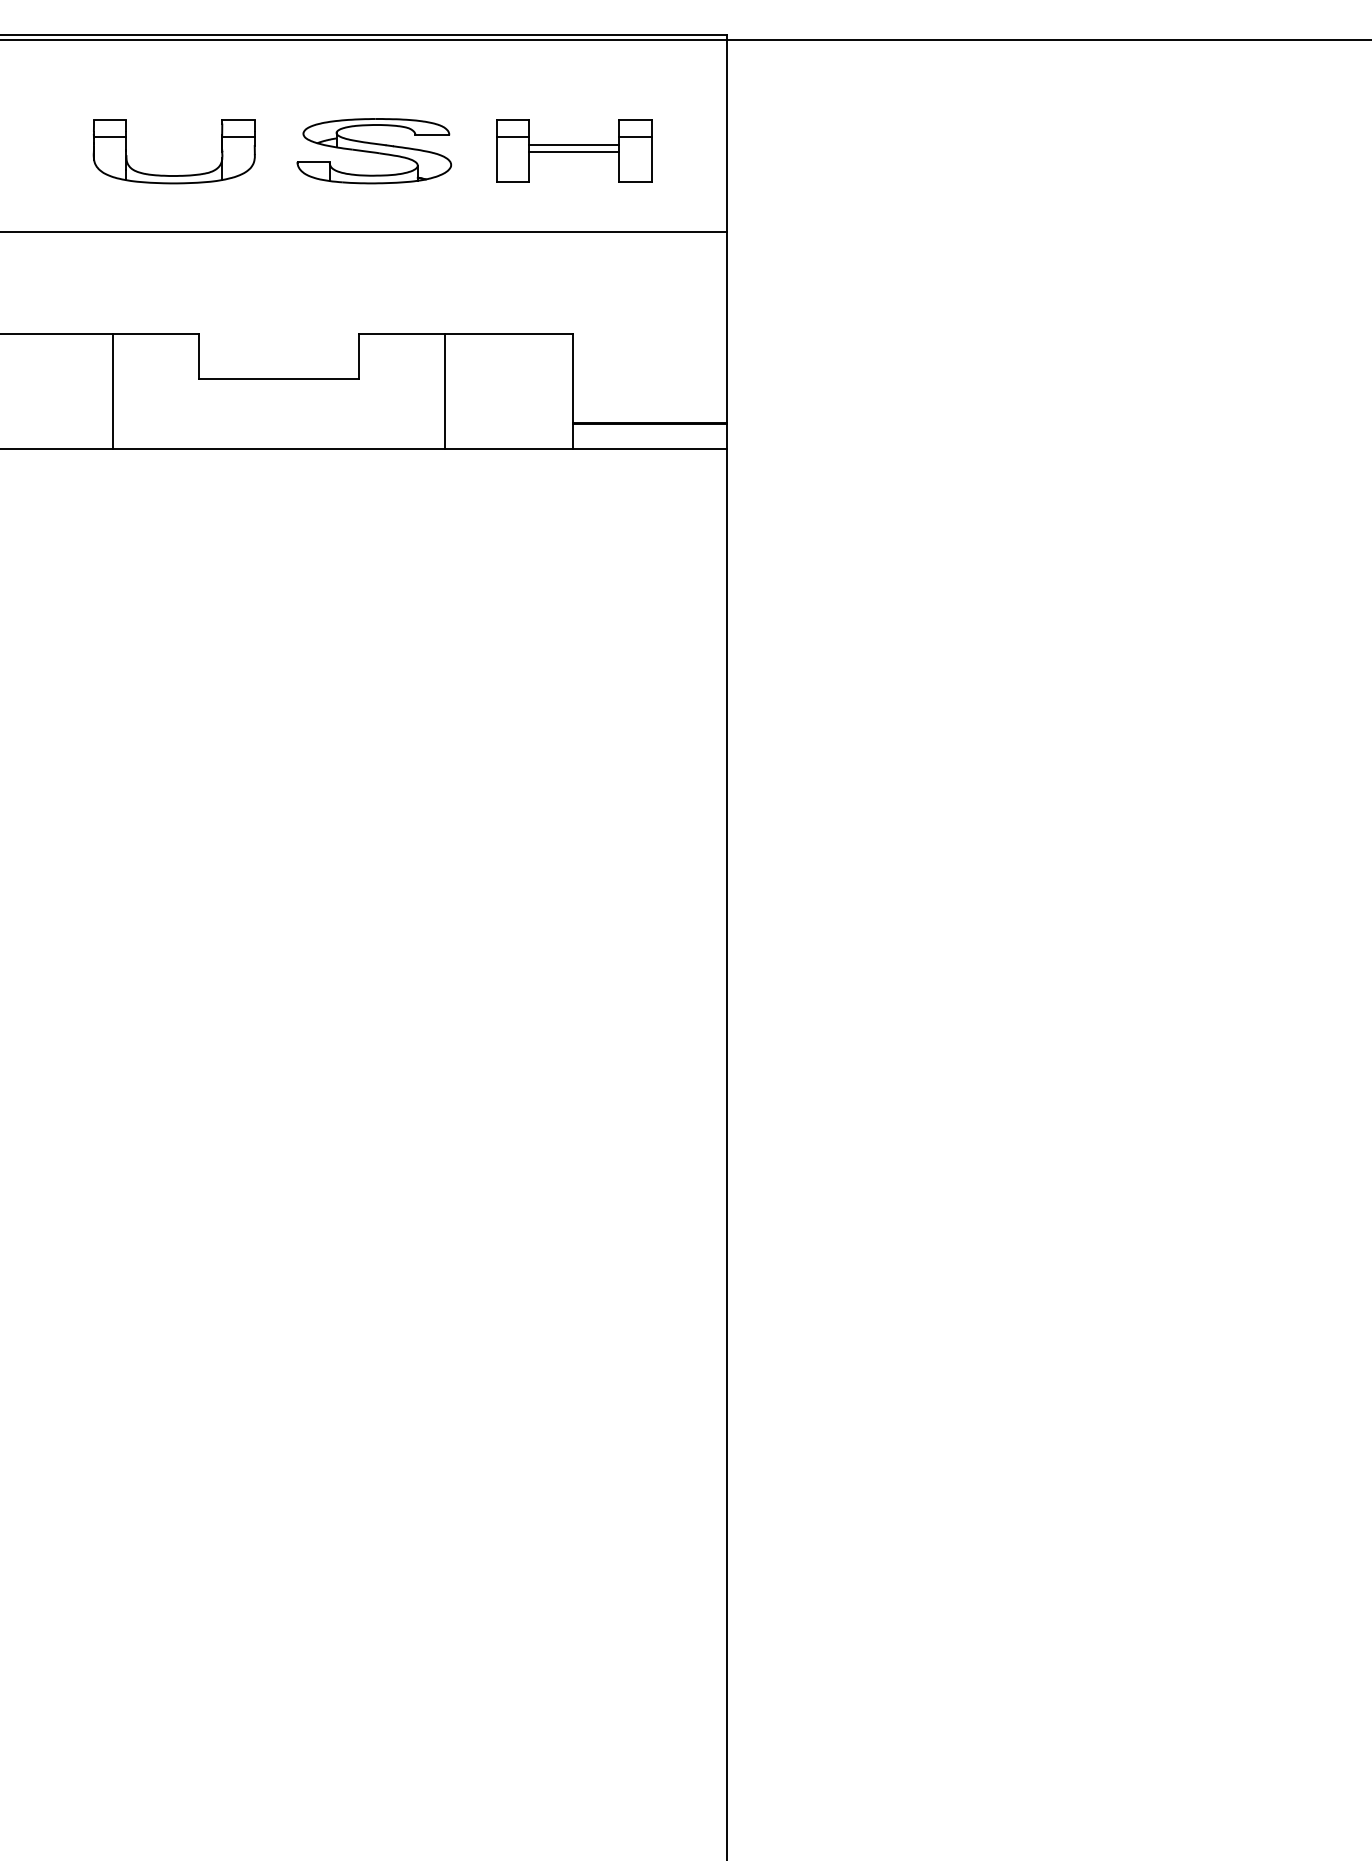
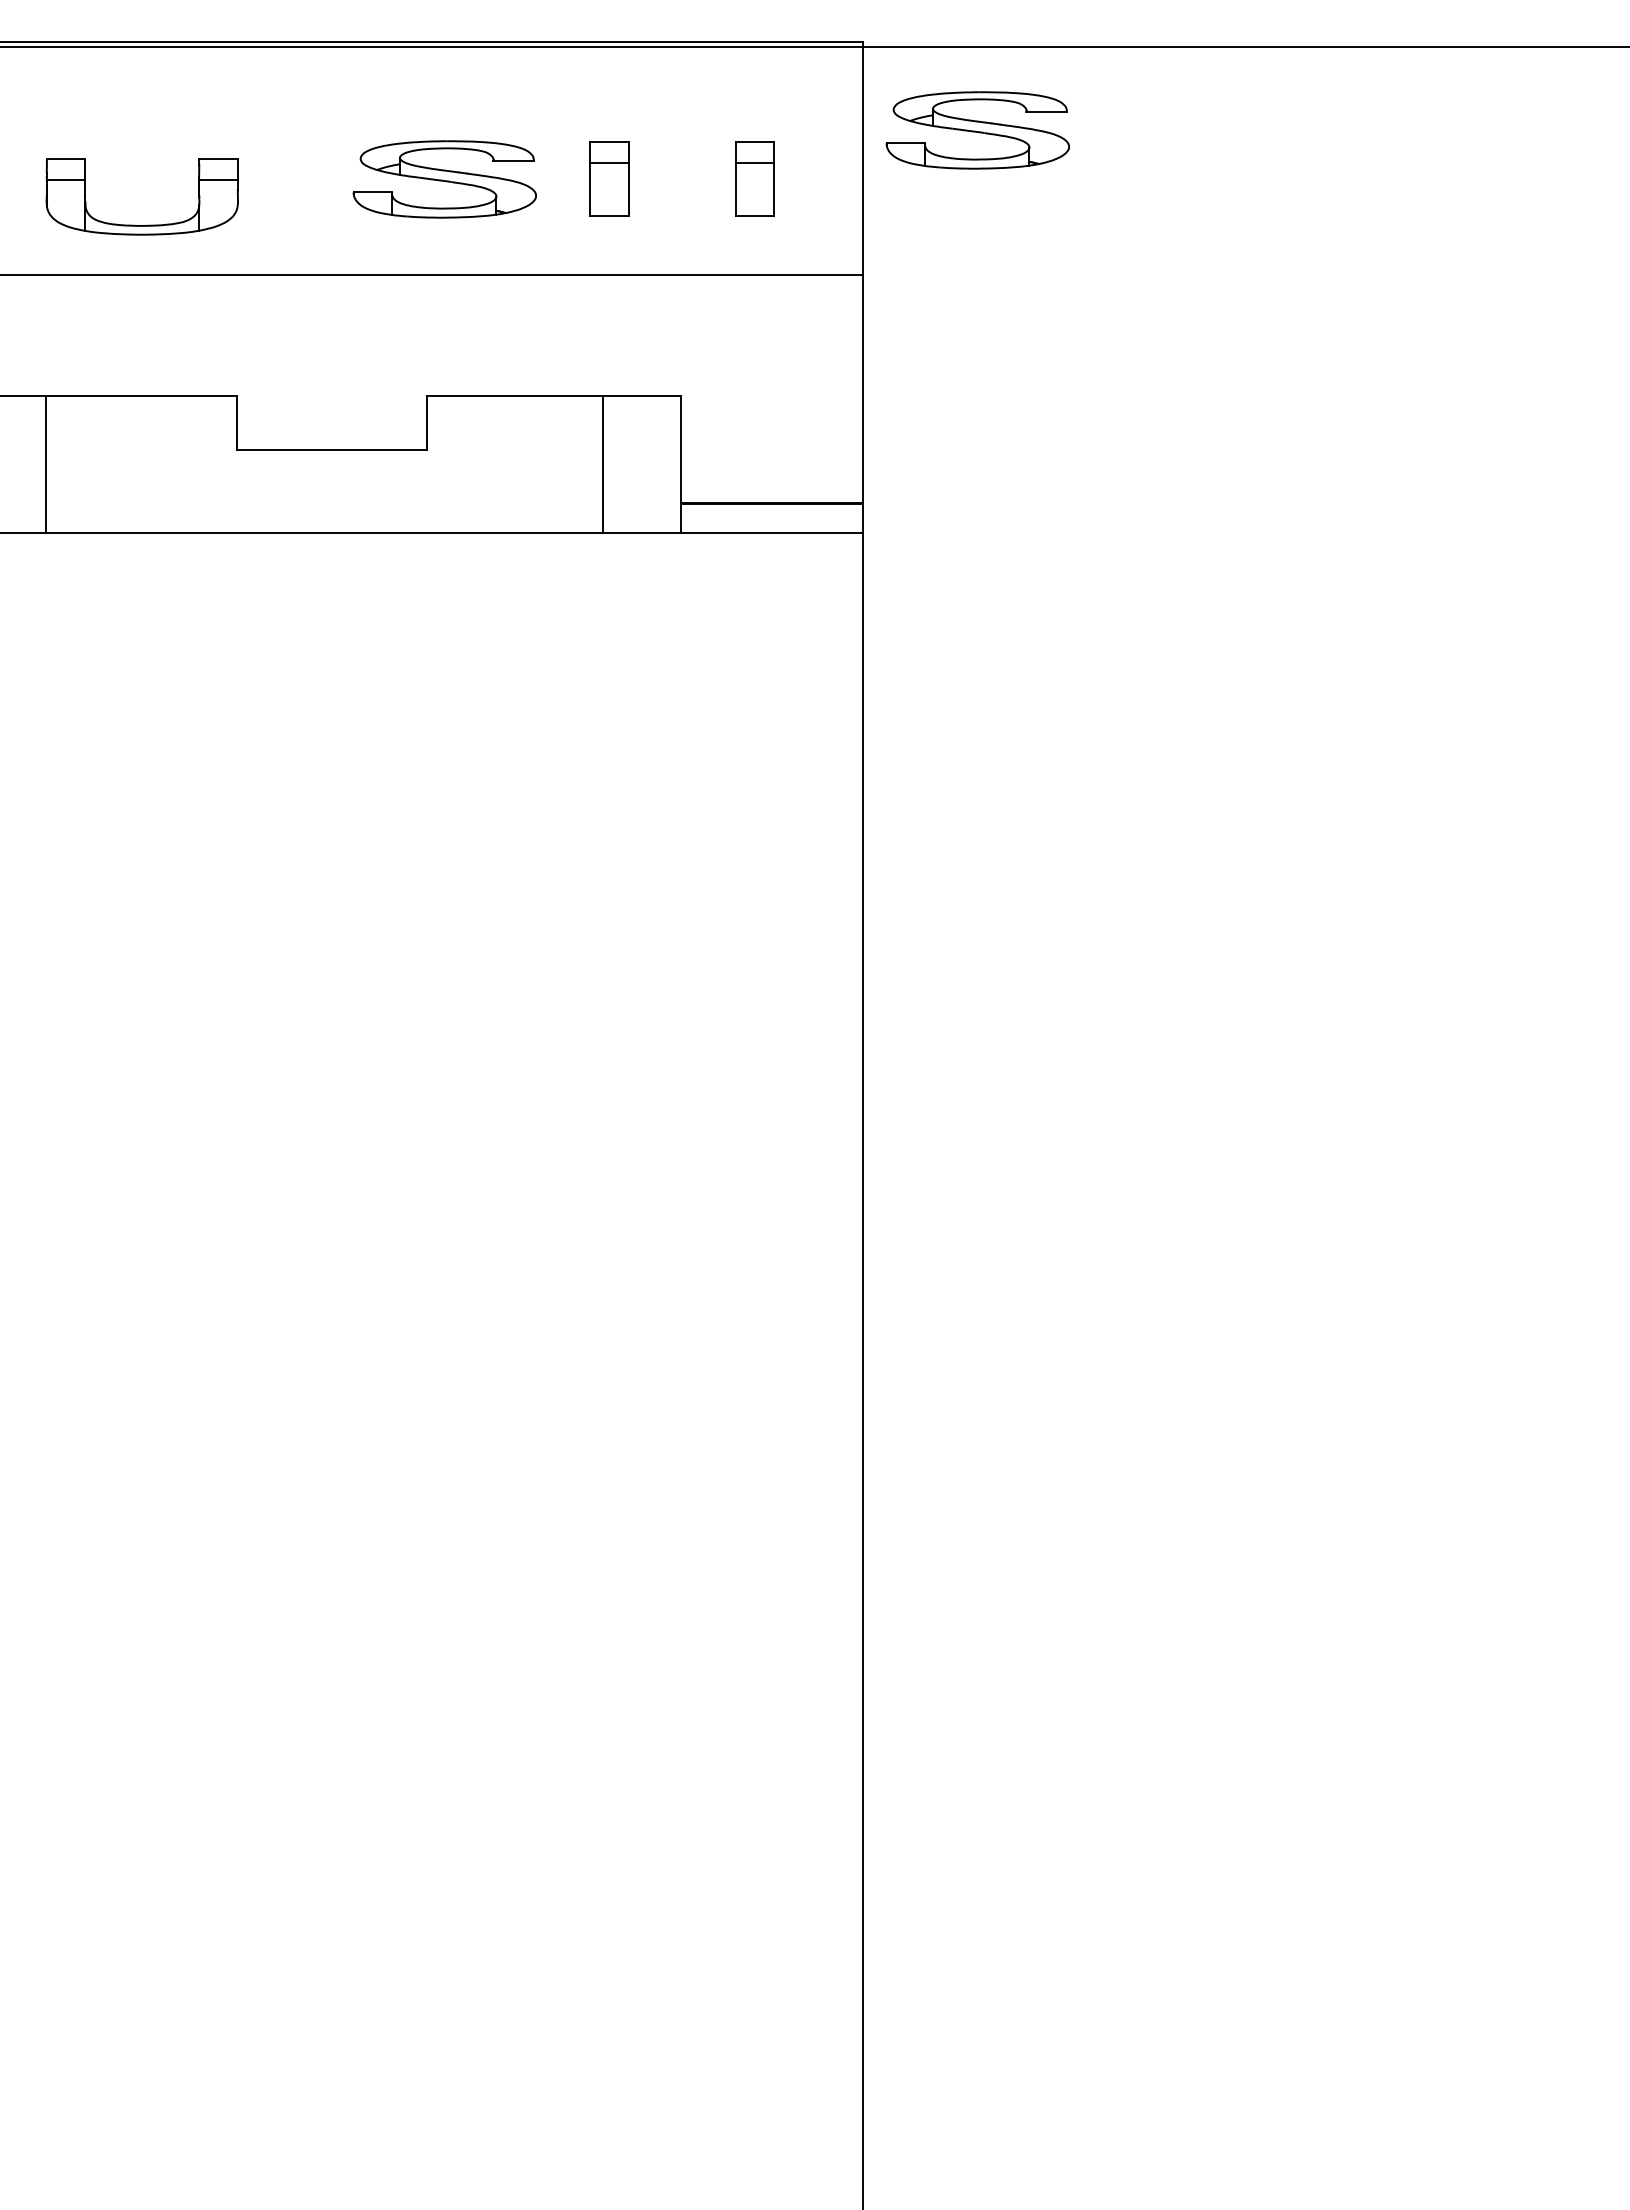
part: (822, 109) -> (977, 130), added
line: (573, 145) -> (681, 172), removed
line: (573, 152) -> (681, 180), removed
part: (178, 174) -> (147, 224), moved
line: (113, 391) -> (45, 464), moved
line: (445, 391) -> (603, 464), moved

